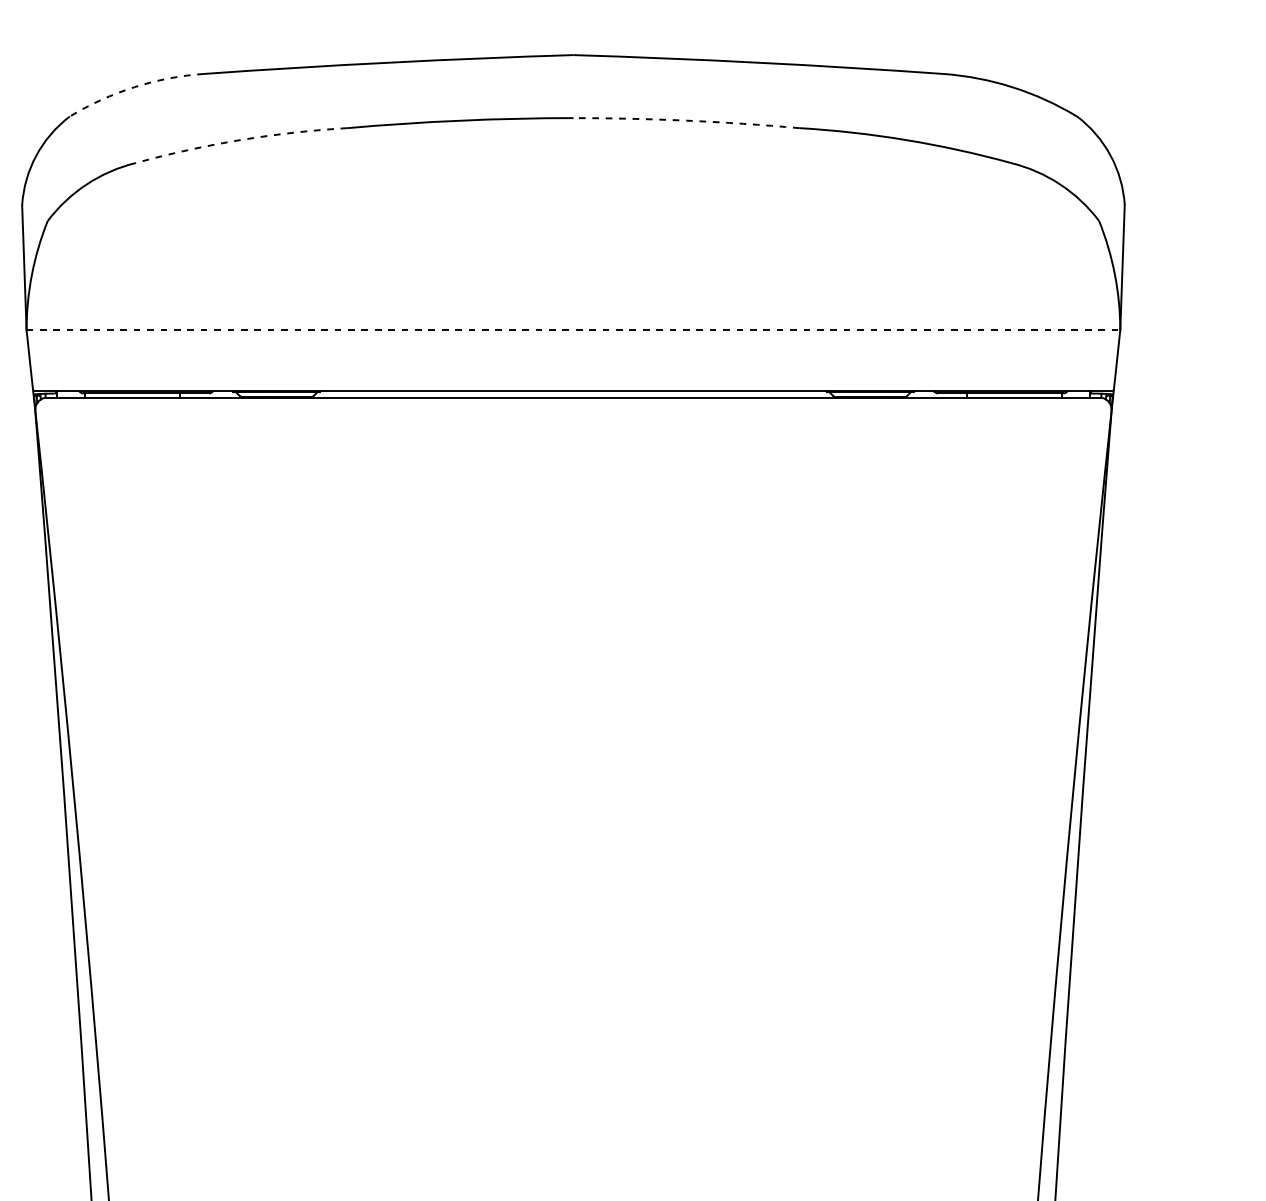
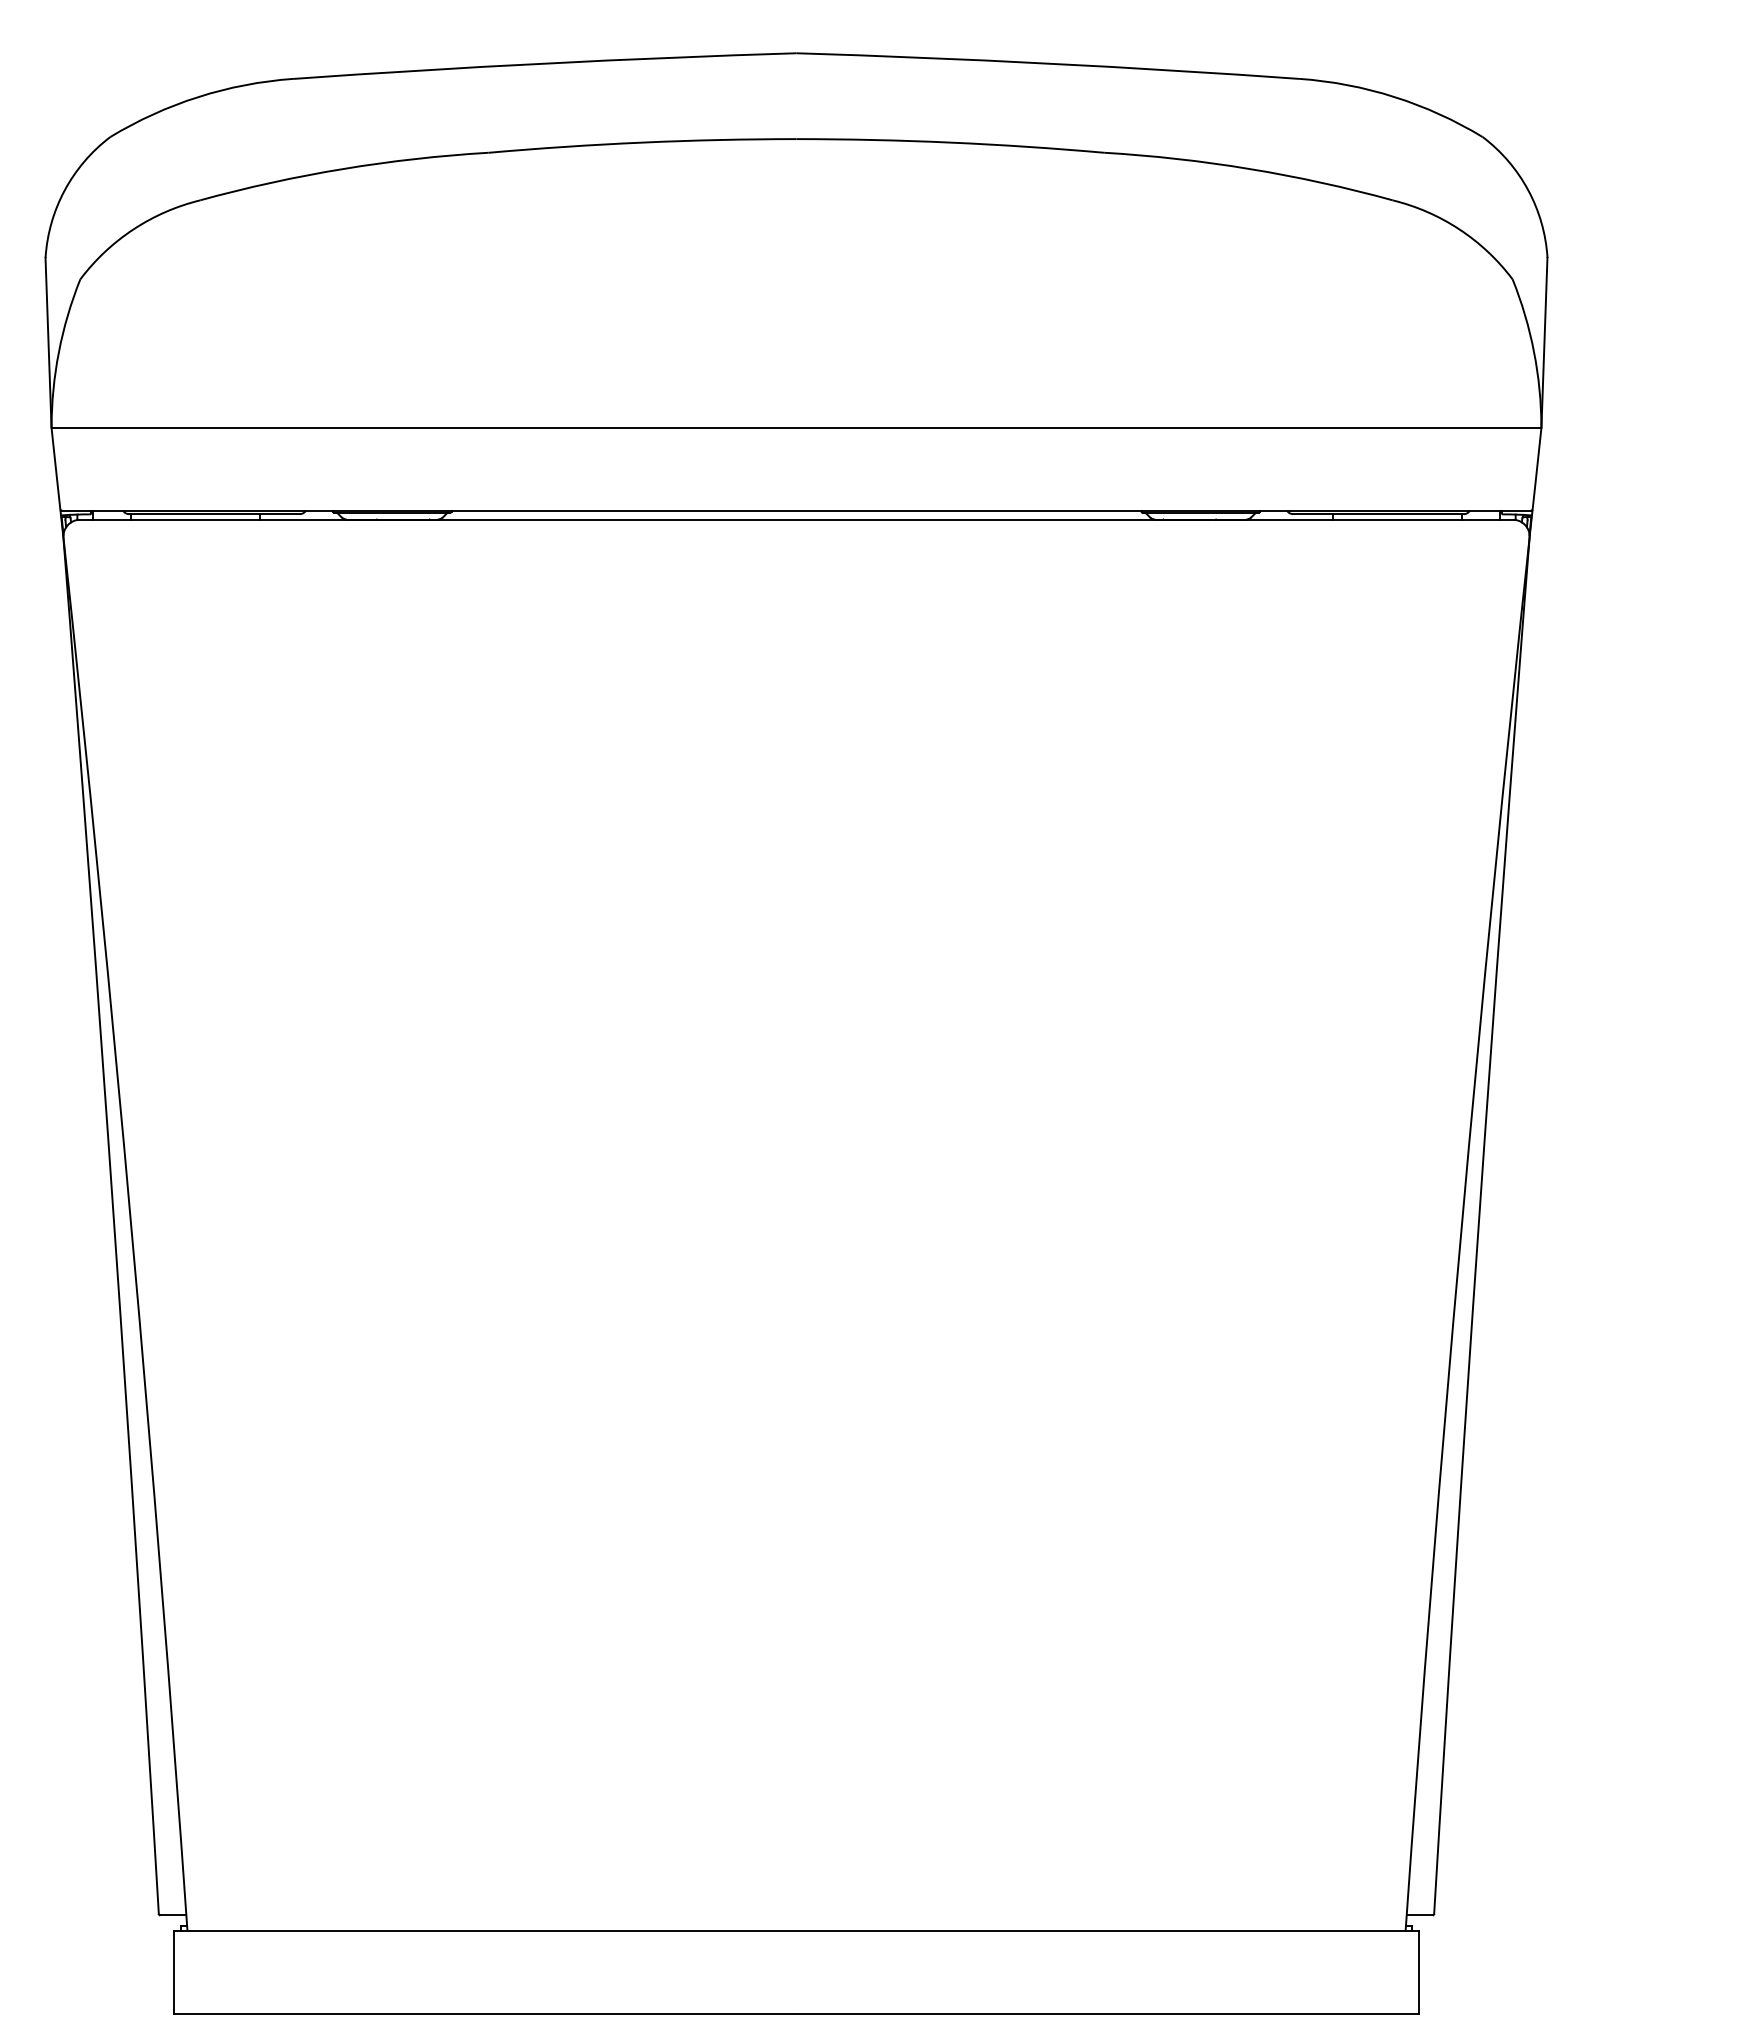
arc: (134, 87) -> (198, 97), dashed -> solid
arc: (686, 120) -> (950, 142), dashed -> solid
arc: (240, 140) -> (343, 169), dashed -> solid
line: (573, 329) -> (796, 427), dashed -> solid

